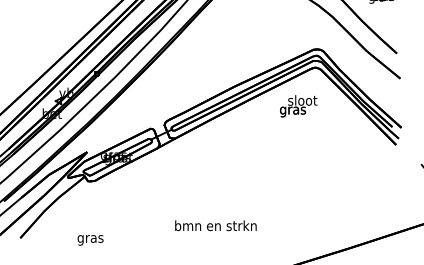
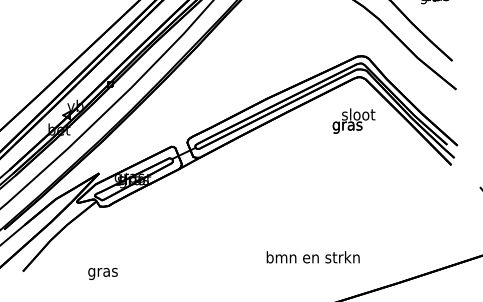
text: (298, 106) -> (353, 121), moved
text: (215, 225) -> (312, 257), moved

